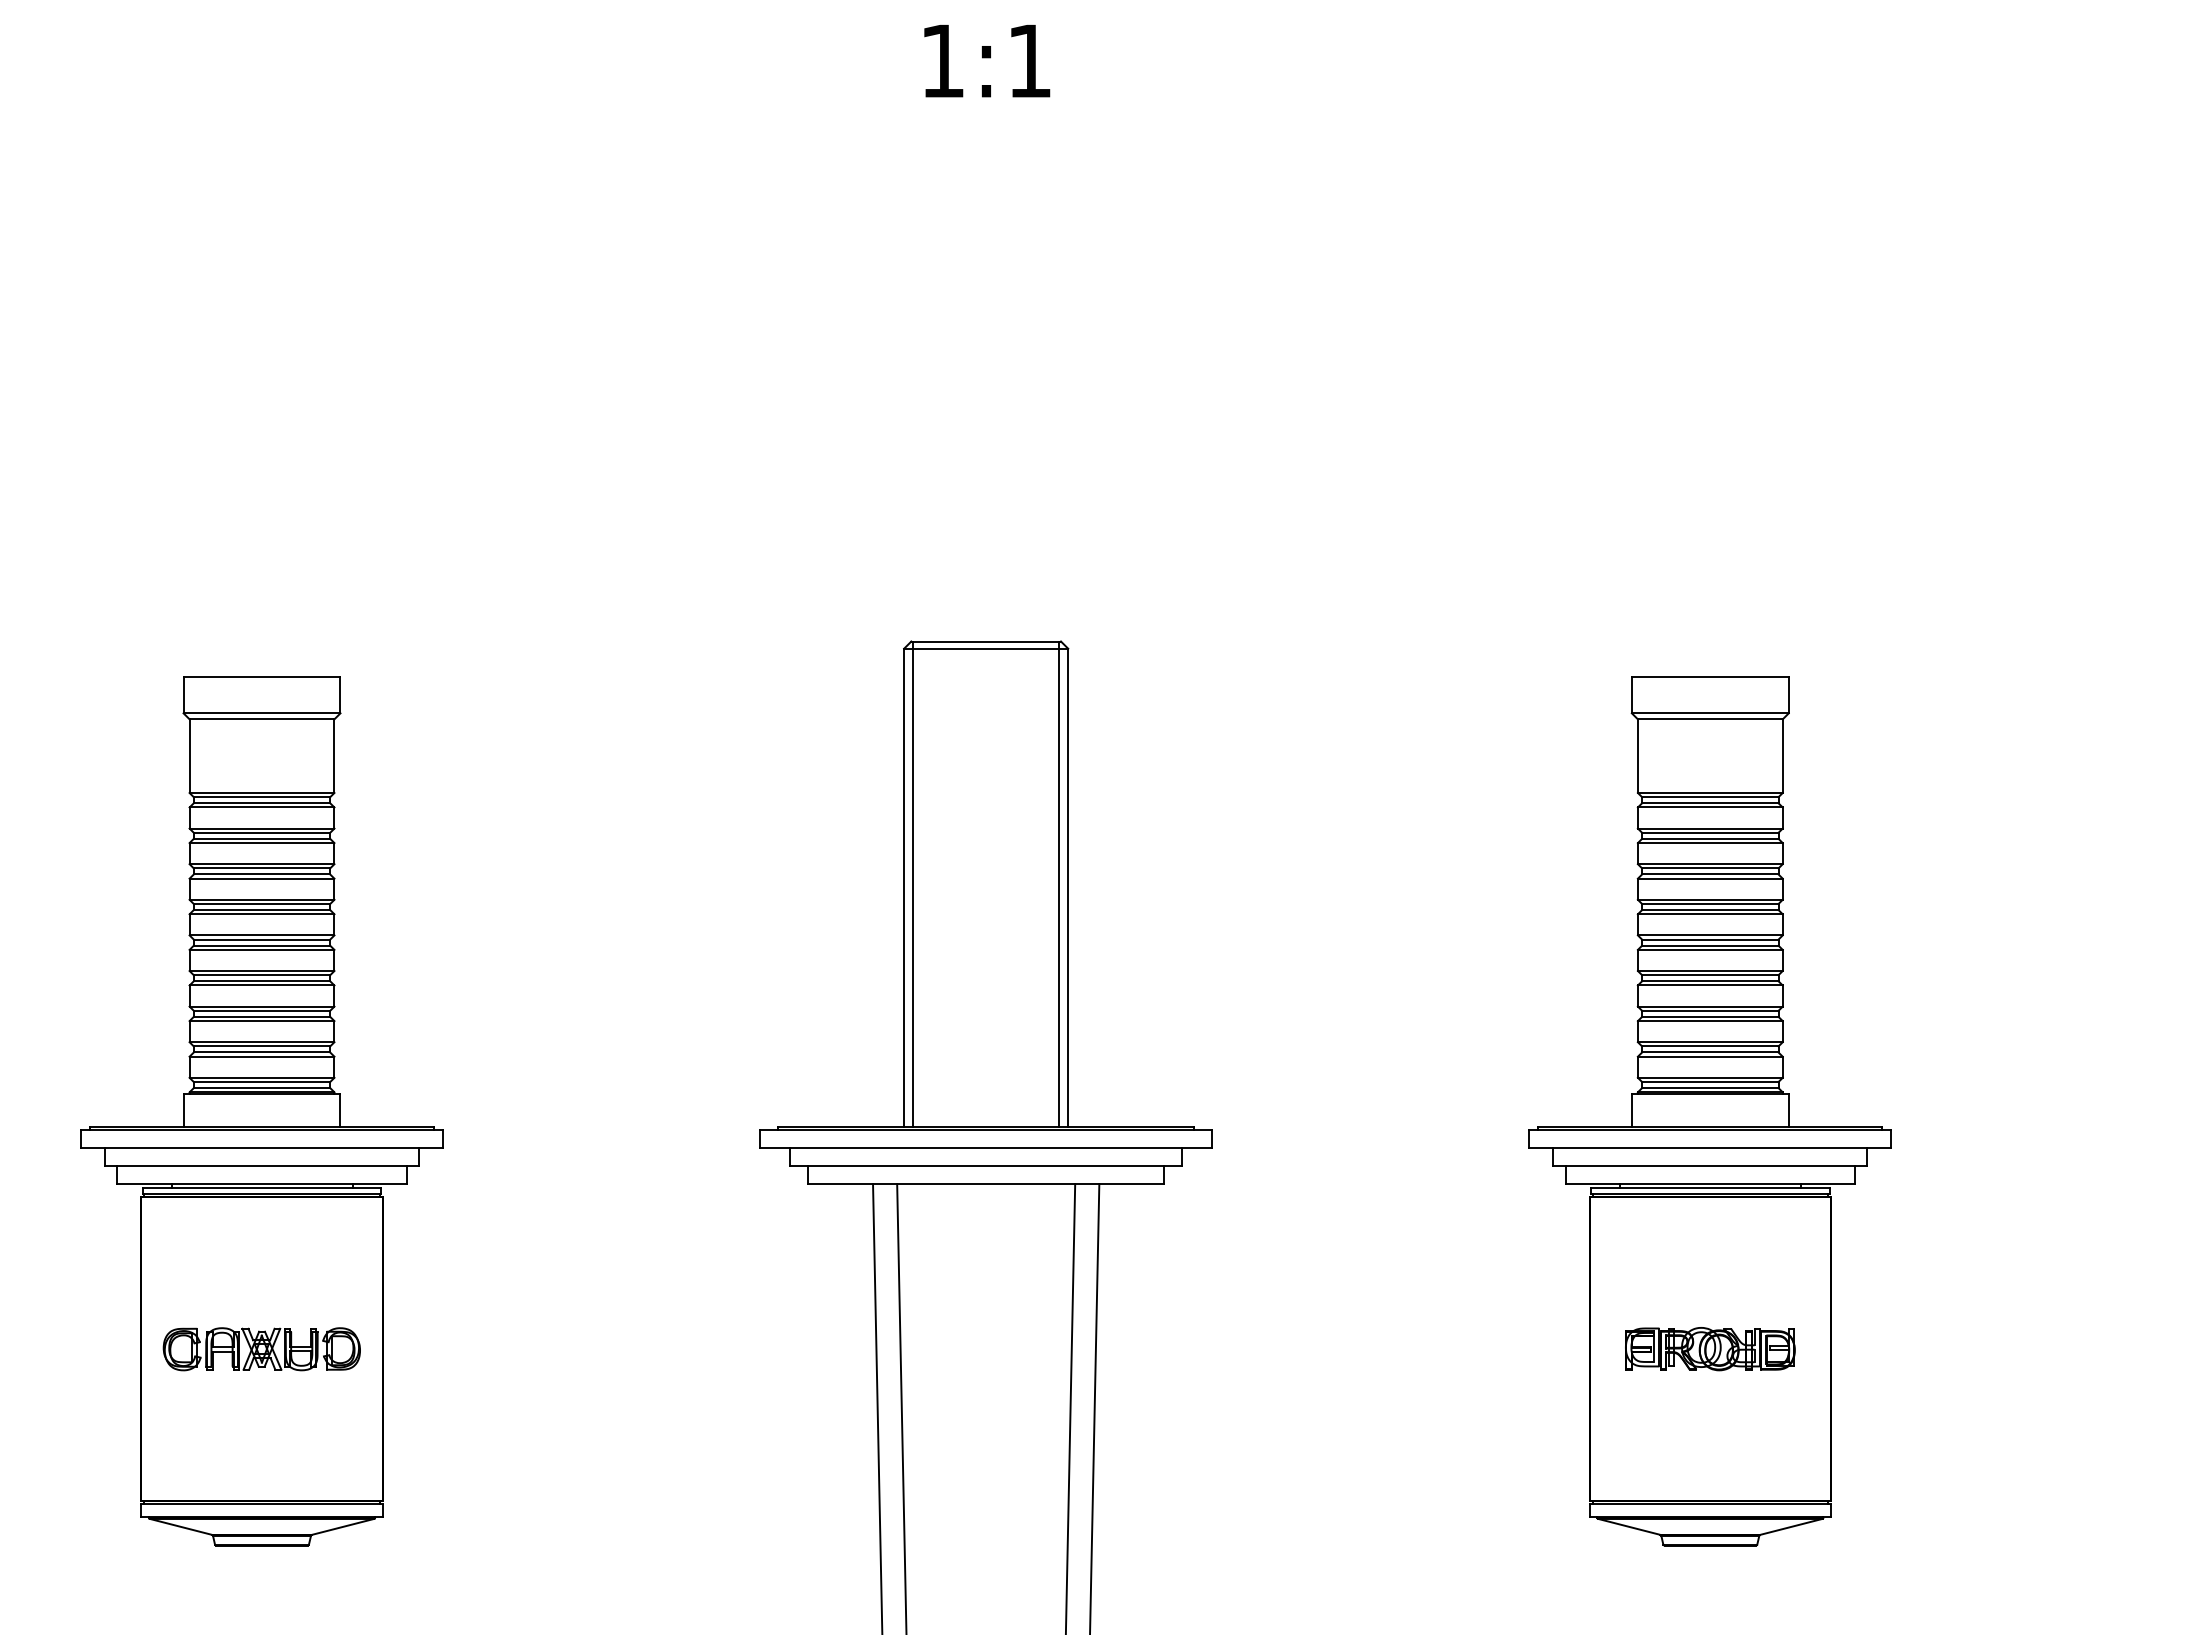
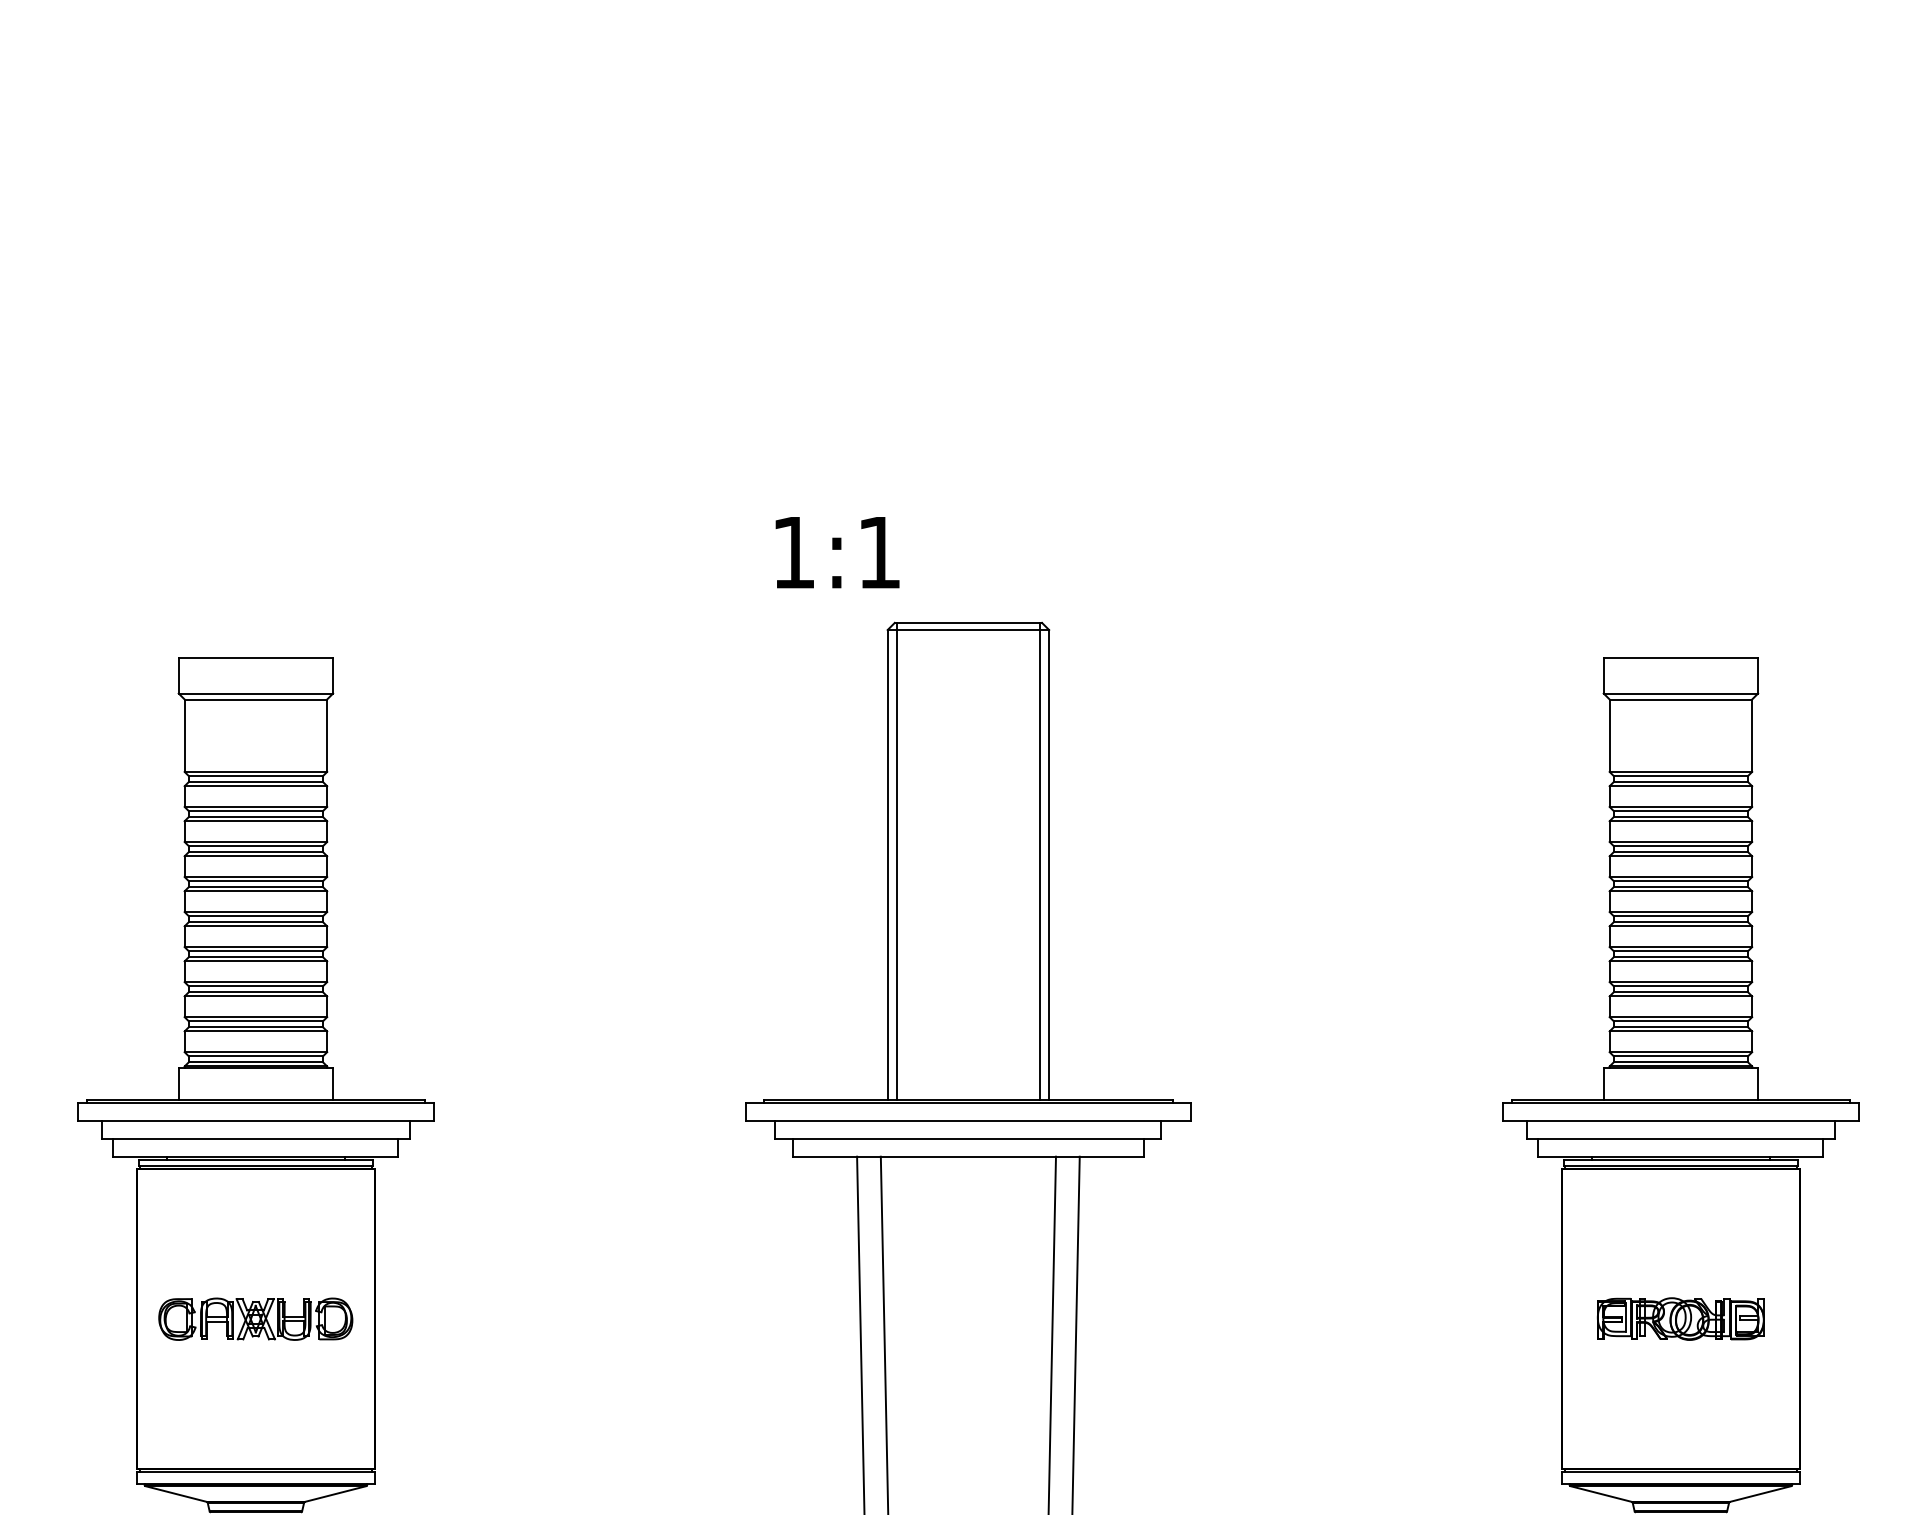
text: (987, 61) -> (837, 553), moved

